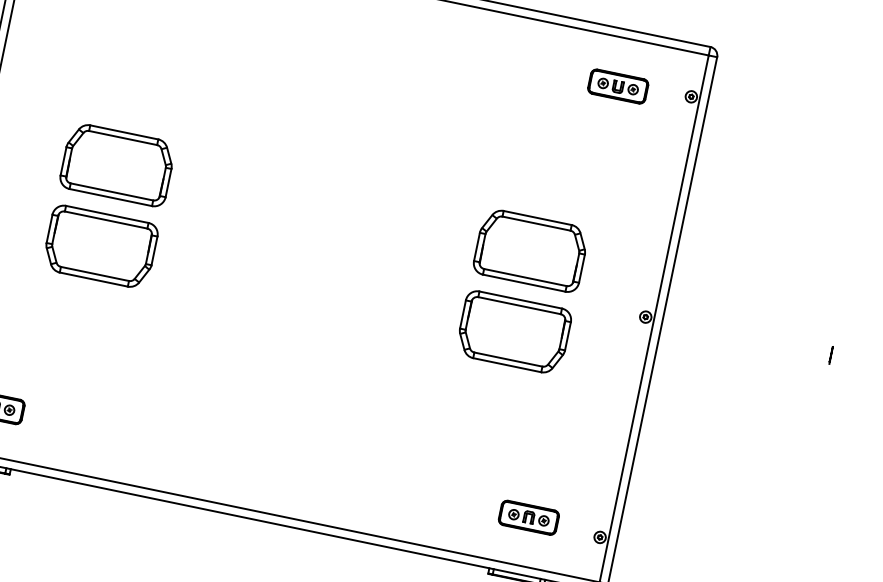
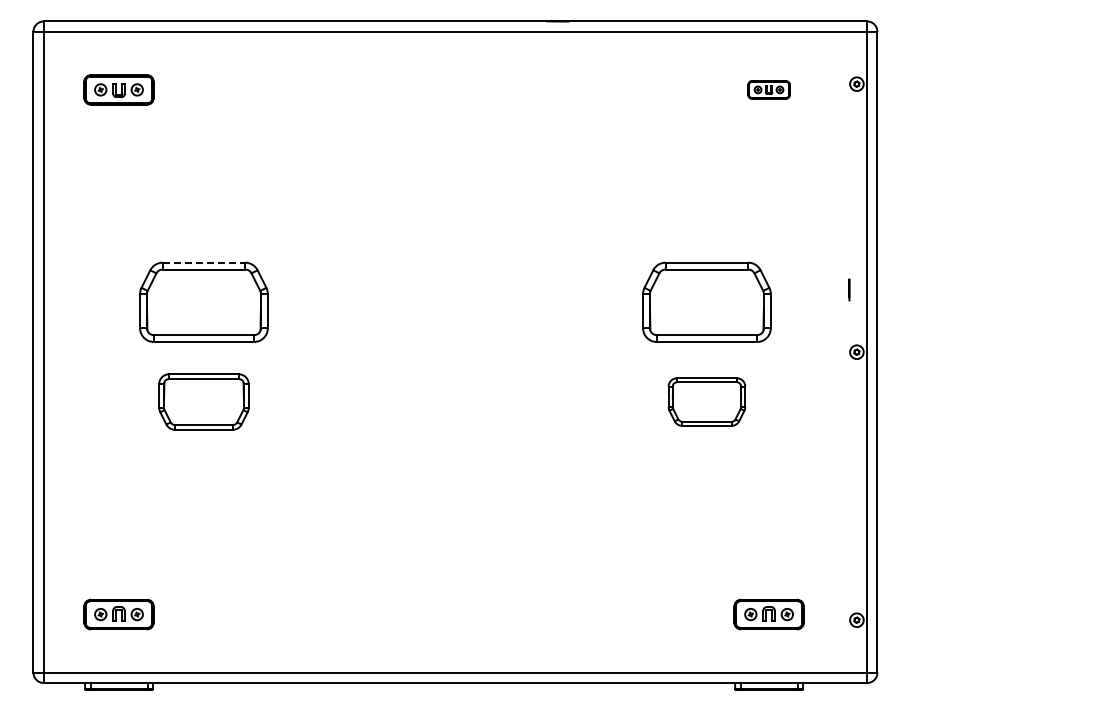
part: (617, 86) -> (768, 89), size x0.6
line: (124, 132) -> (204, 262), solid -> dashed
part: (100, 246) -> (203, 401), size x0.7
part: (513, 332) -> (706, 401), size x0.6
line: (831, 354) -> (849, 289), moved

